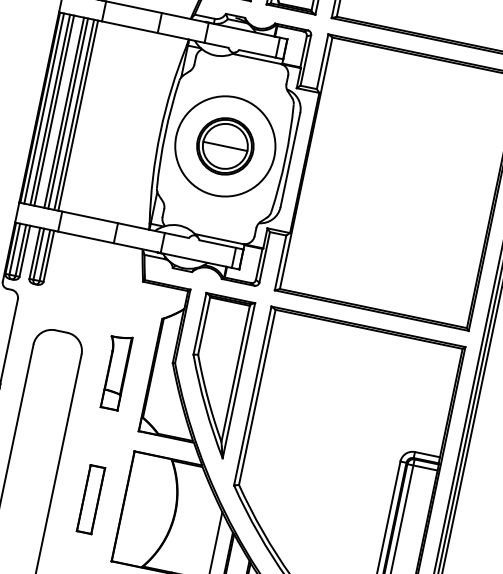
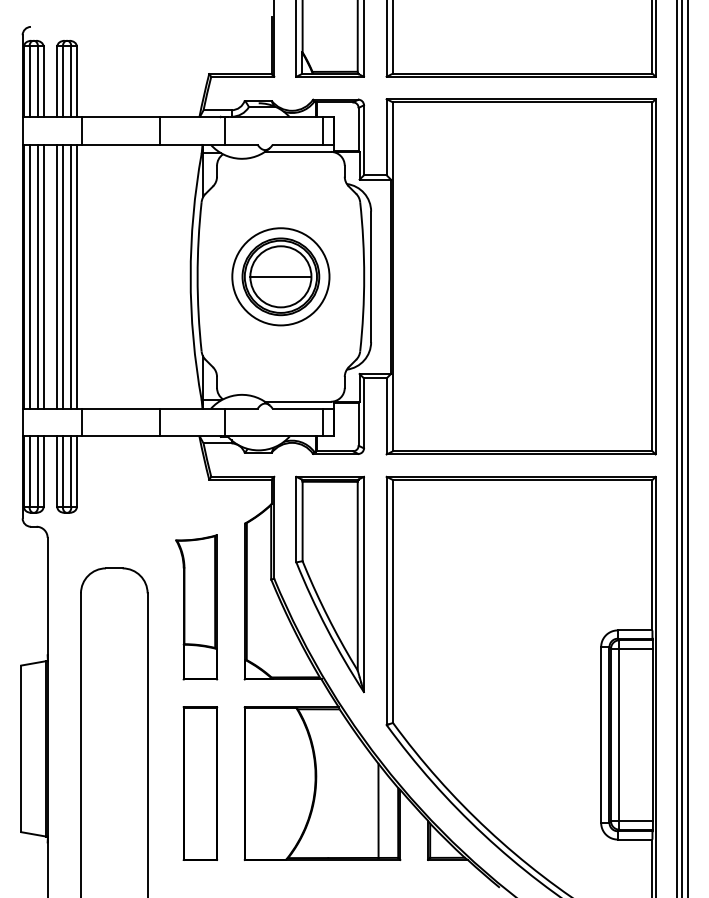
circle: (225, 146) -> (280, 276), size x0.71
part: (114, 372) -> (196, 607), size x1.43
part: (91, 499) -> (200, 783), size x1.67

